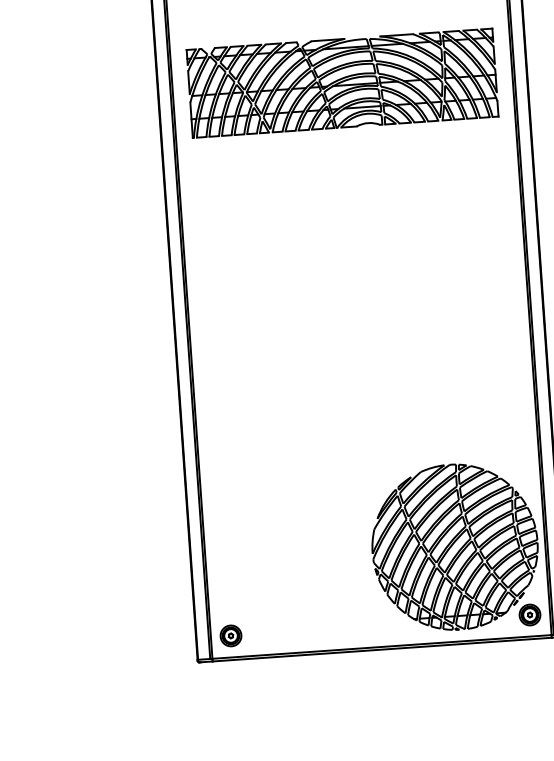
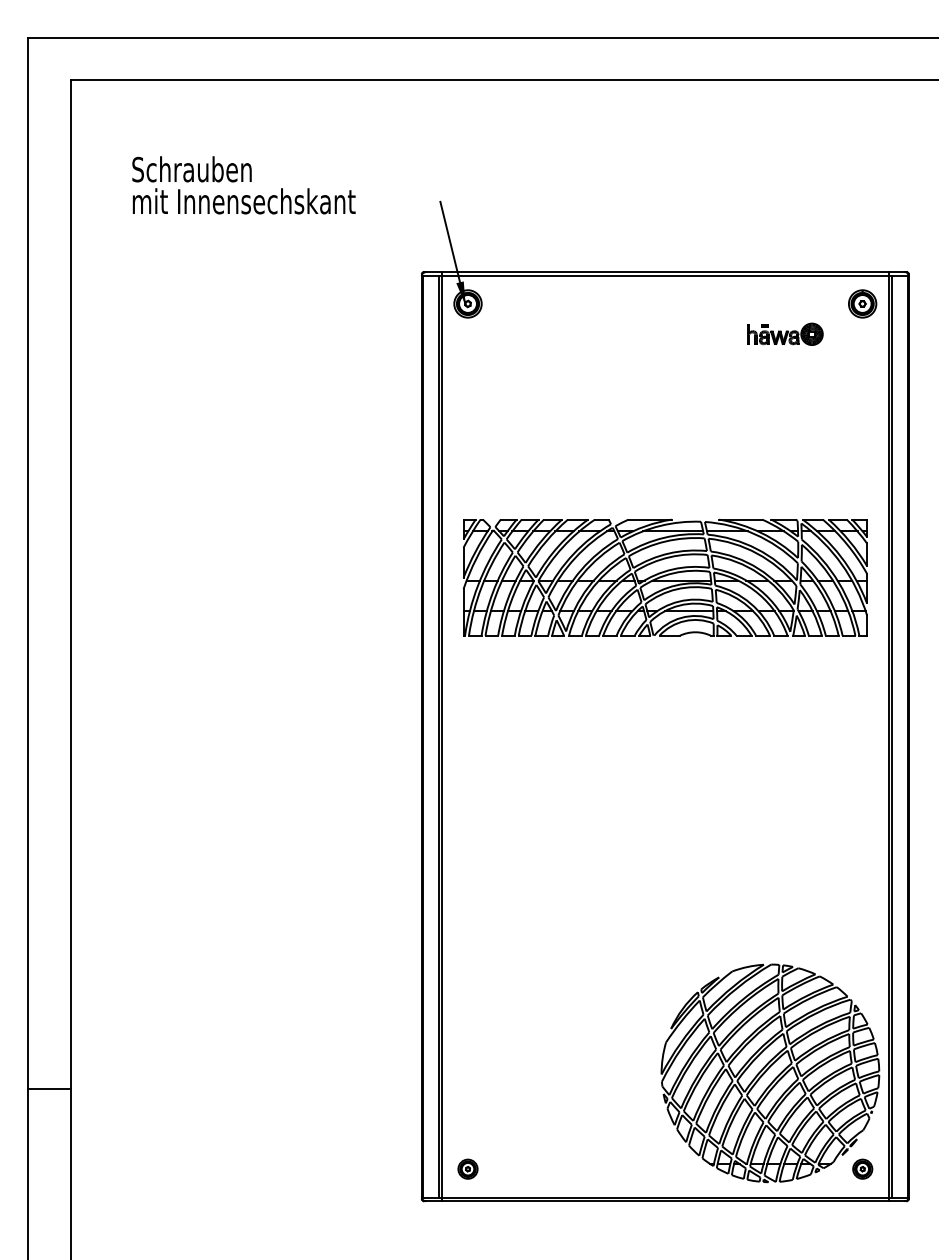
part: (341, 83) -> (664, 577), moved
part: (529, 614) -> (862, 1168), size x0.7
part: (230, 635) -> (467, 1168), size x0.7

